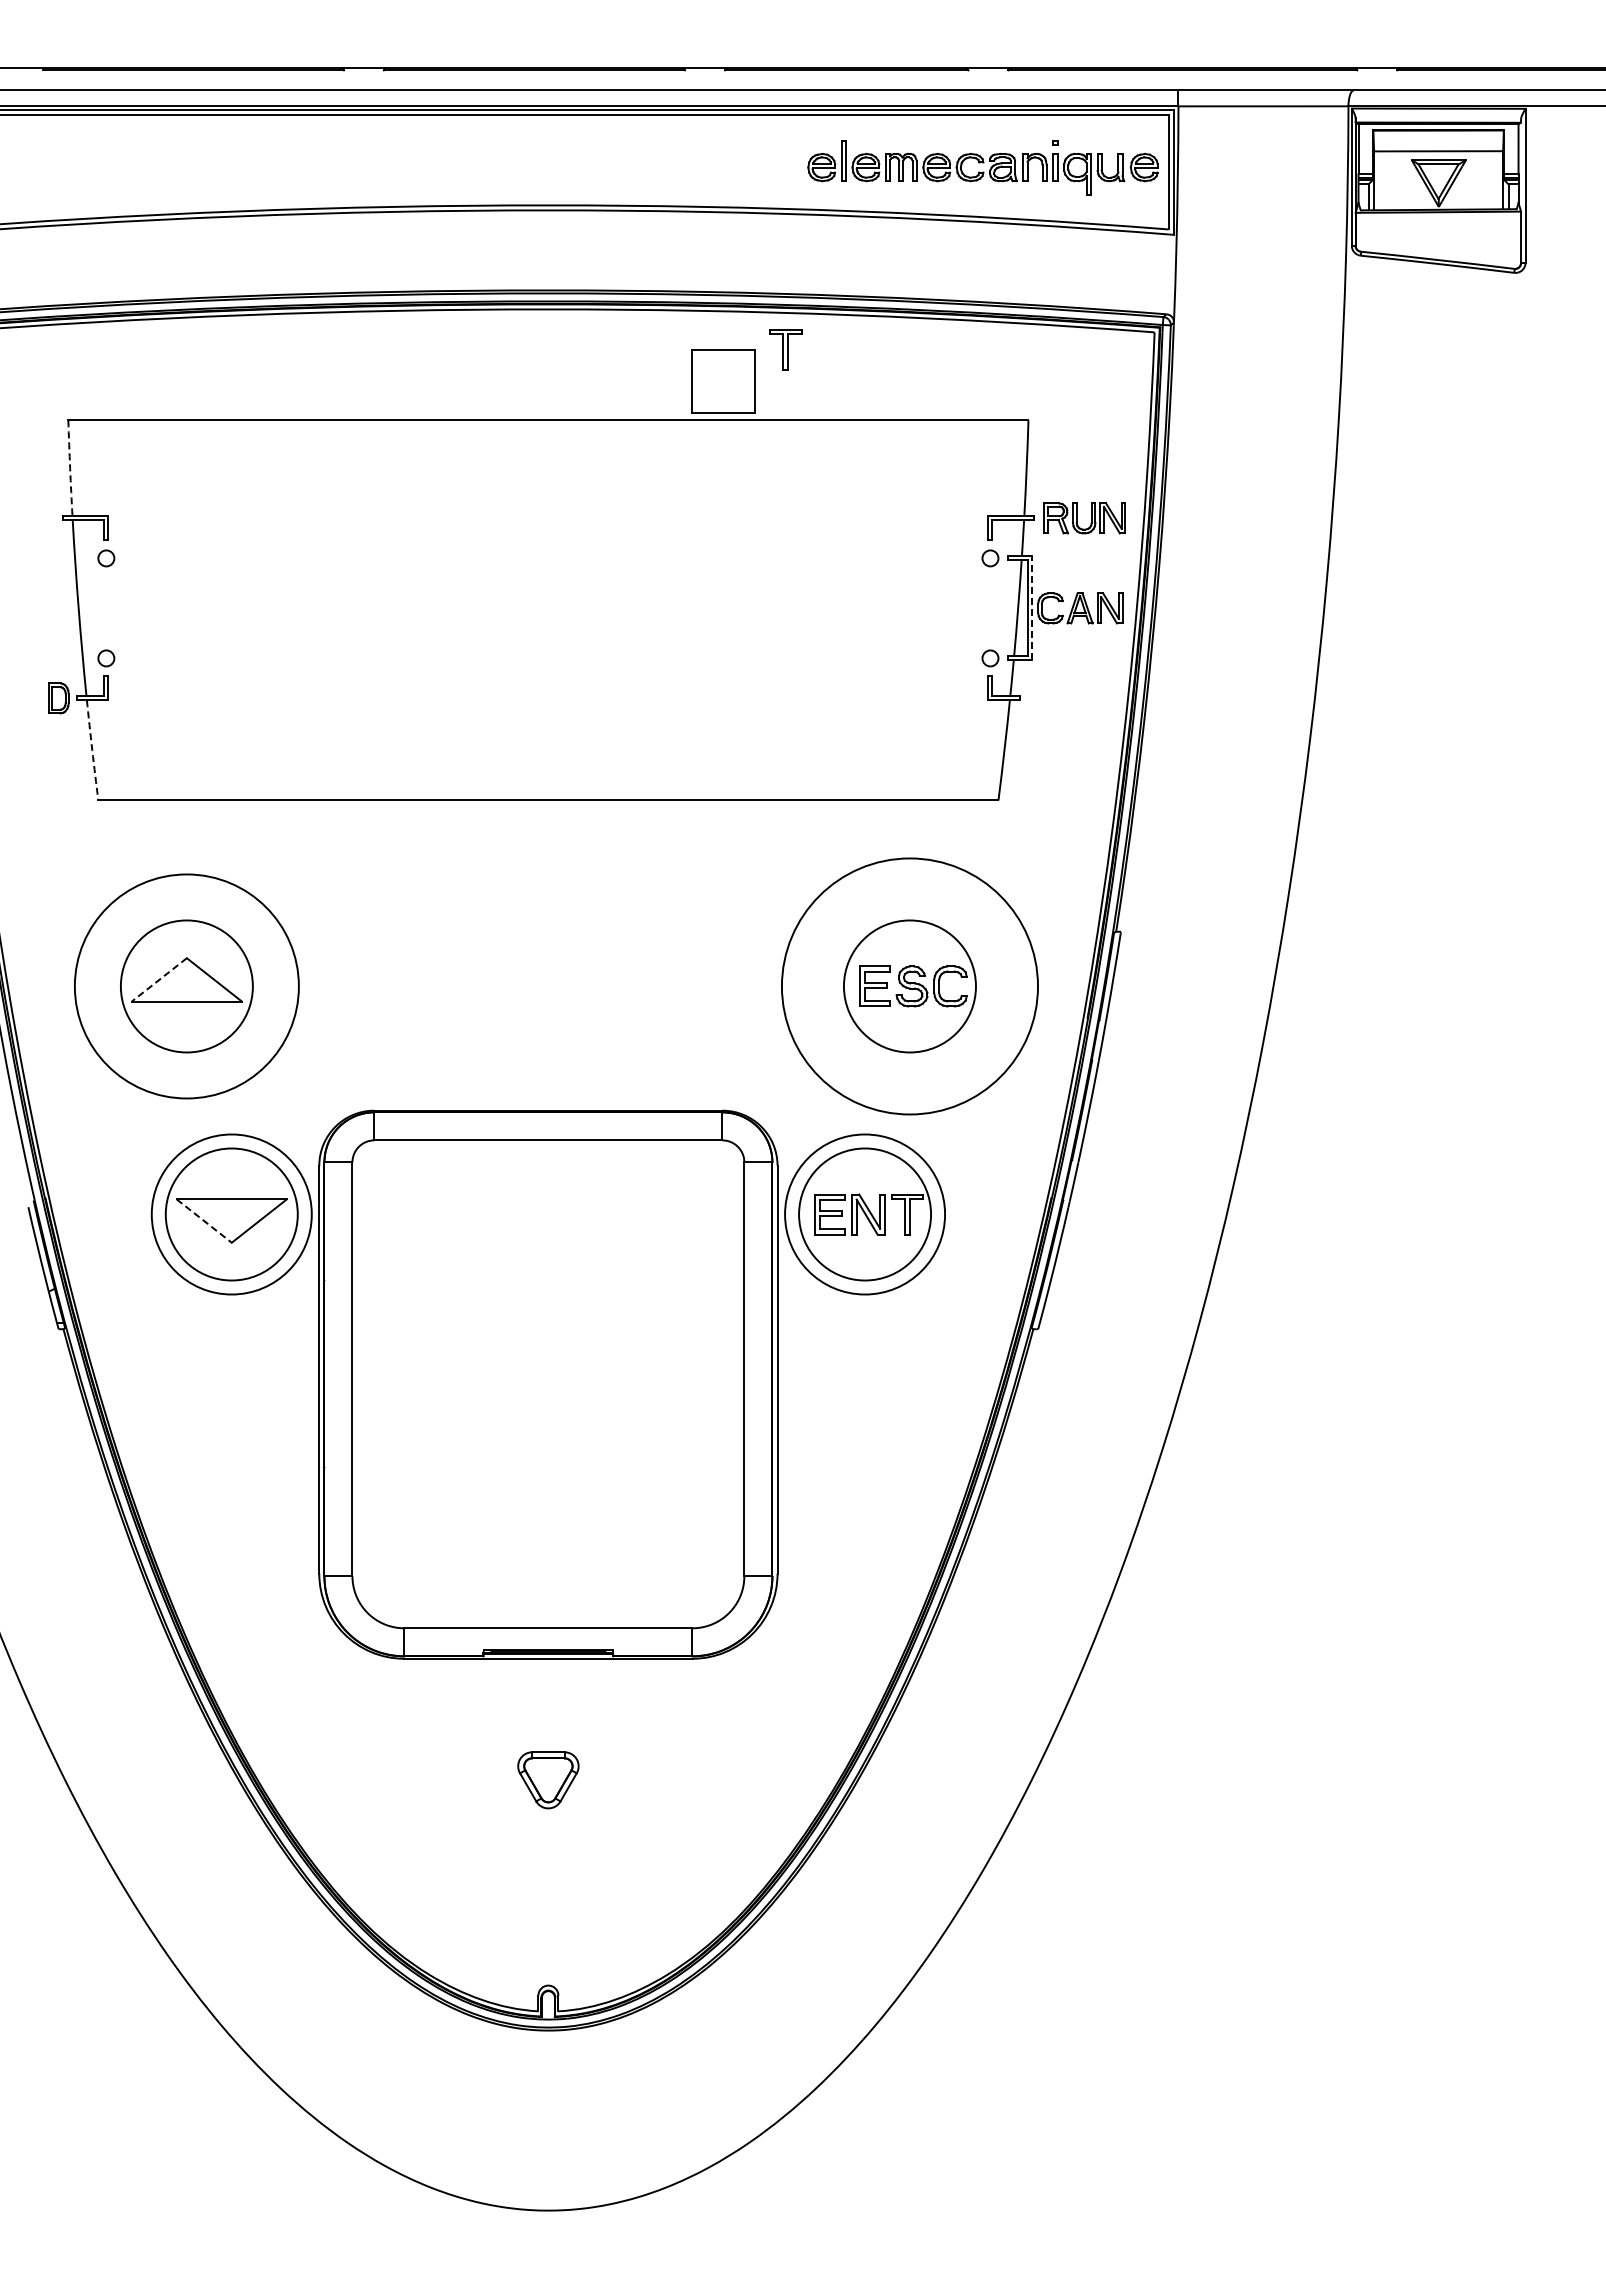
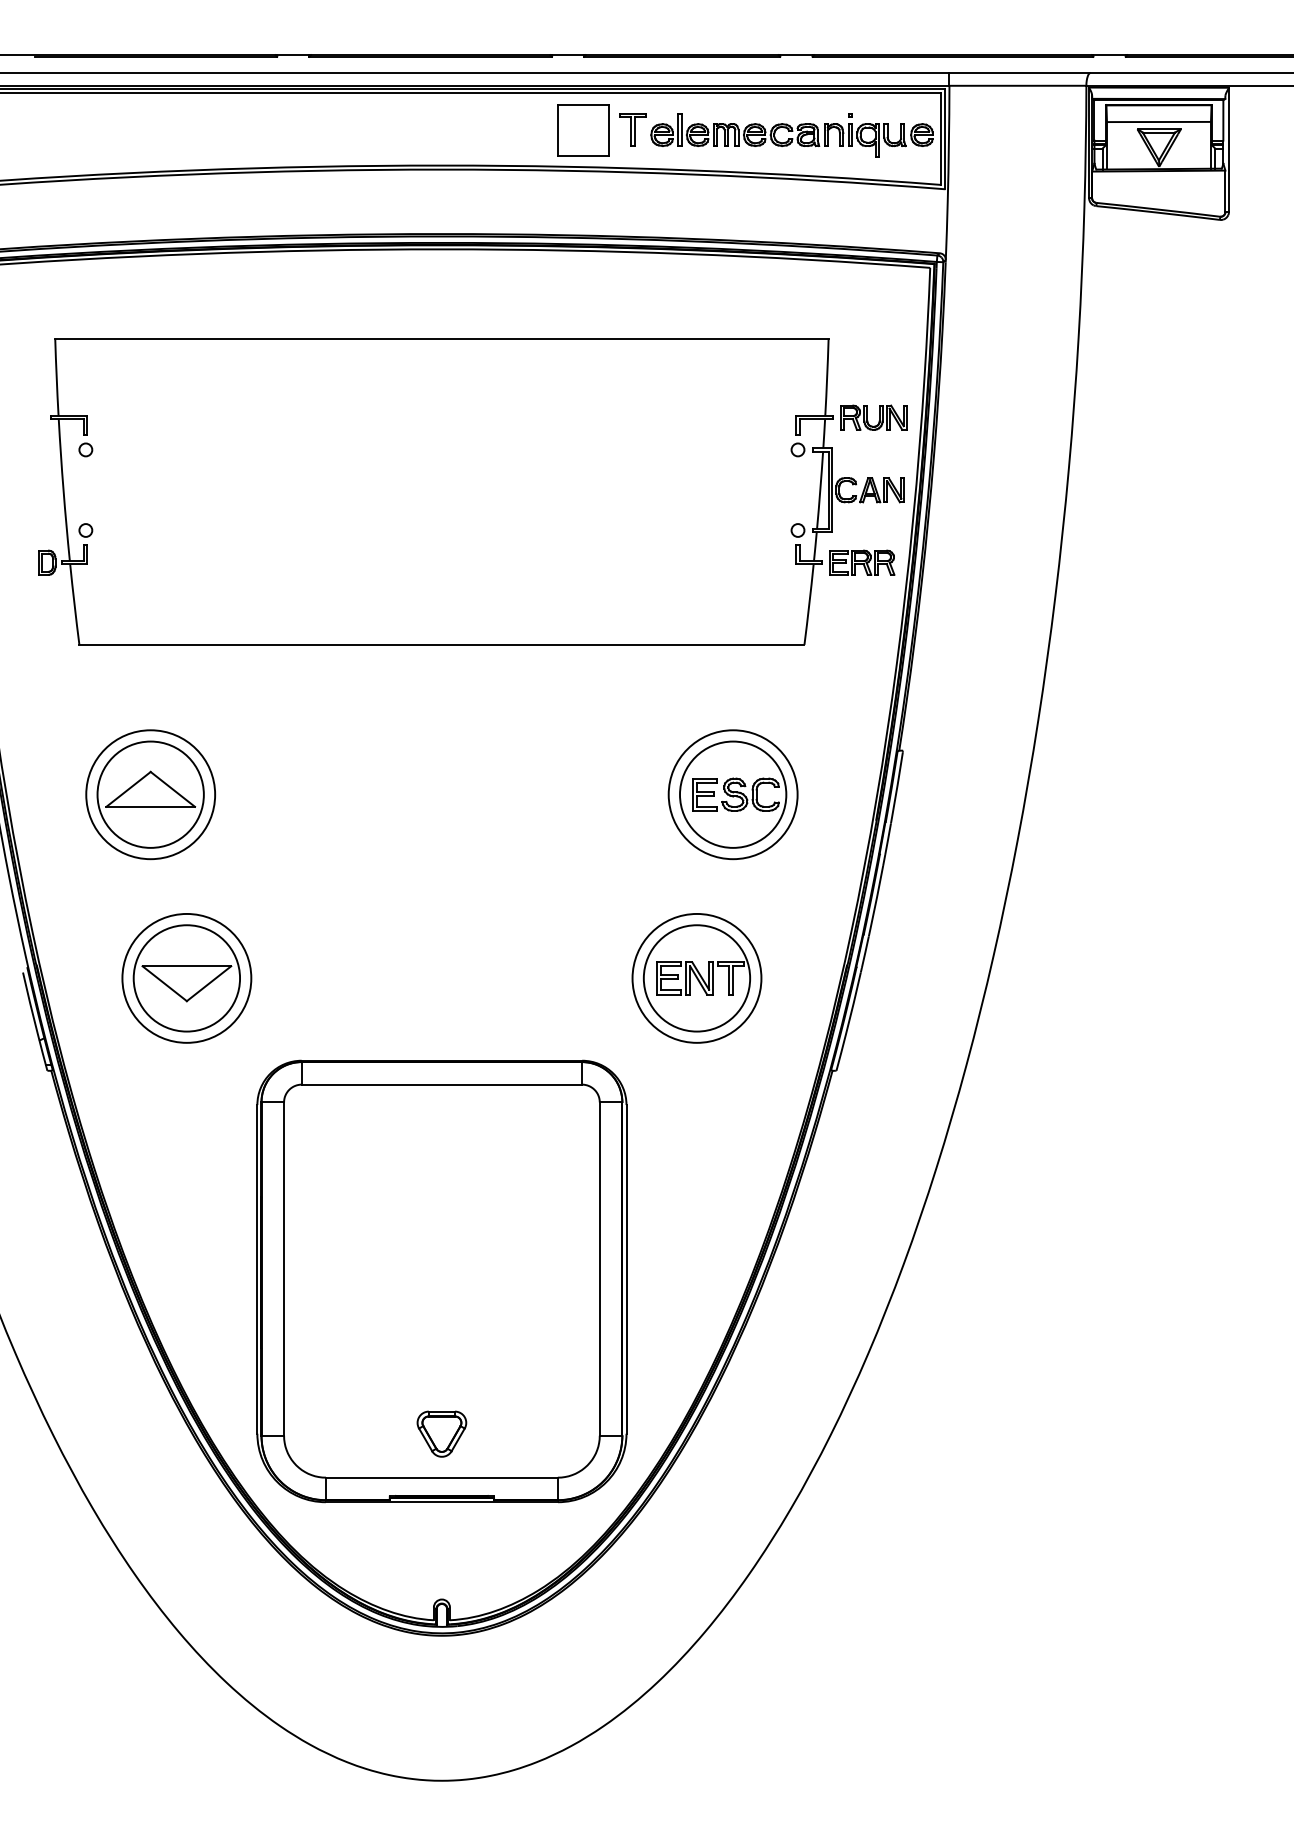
part: (785, 349) -> (632, 129), moved
part: (723, 381) -> (582, 130), moved
arc: (70, 468) -> (56, 377), dashed -> solid
line: (1032, 607) -> (831, 489), dashed -> solid
part: (1070, 698) -> (862, 562), added
arc: (92, 750) -> (74, 604), dashed -> solid
line: (158, 980) -> (127, 789), dashed -> solid
circle: (186, 986) -> (150, 794), size x0.71
circle: (909, 986) -> (732, 794), size x0.62
line: (204, 1221) -> (164, 984), dashed -> solid
part: (548, 1384) -> (442, 1281), moved

